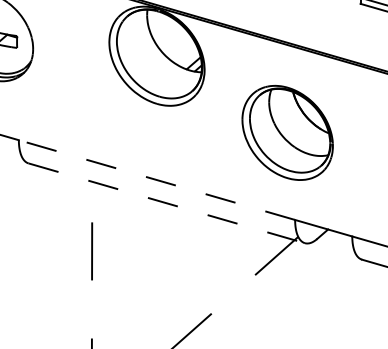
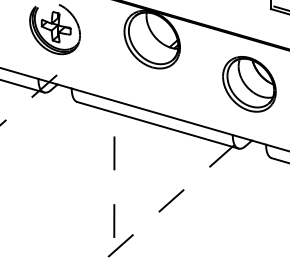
part: (287, 133) -> (249, 84), moved
line: (157, 179) -> (152, 111), dashed -> solid
line: (166, 203) -> (157, 125), dashed -> solid

